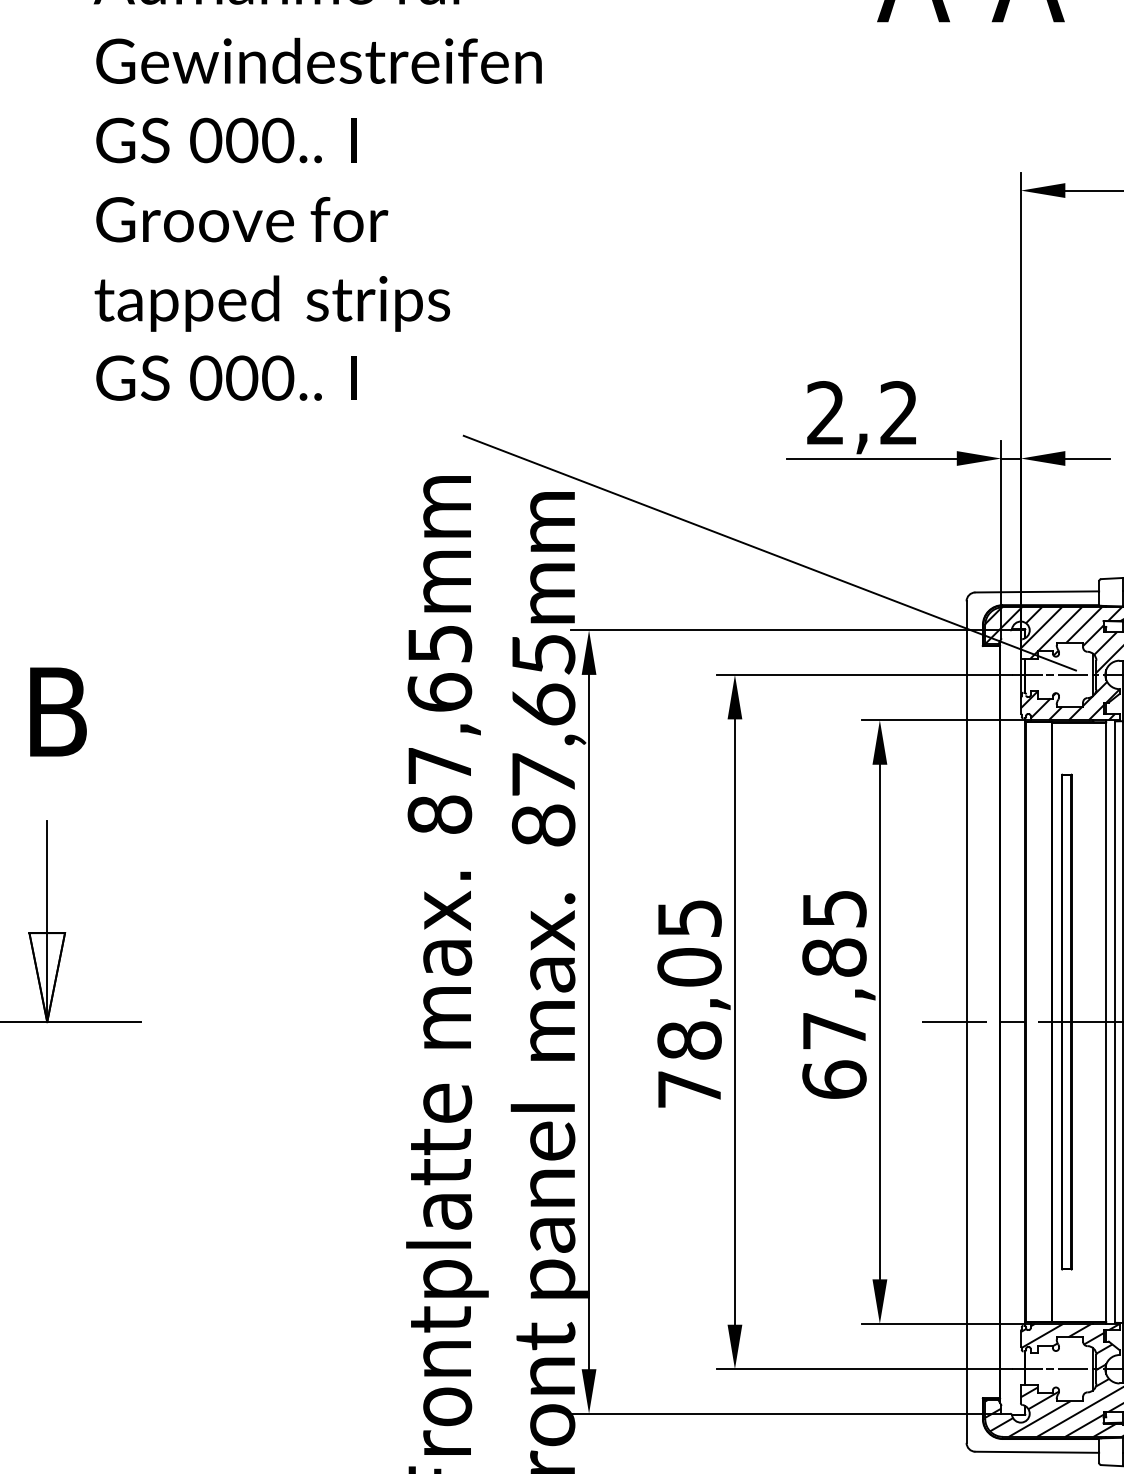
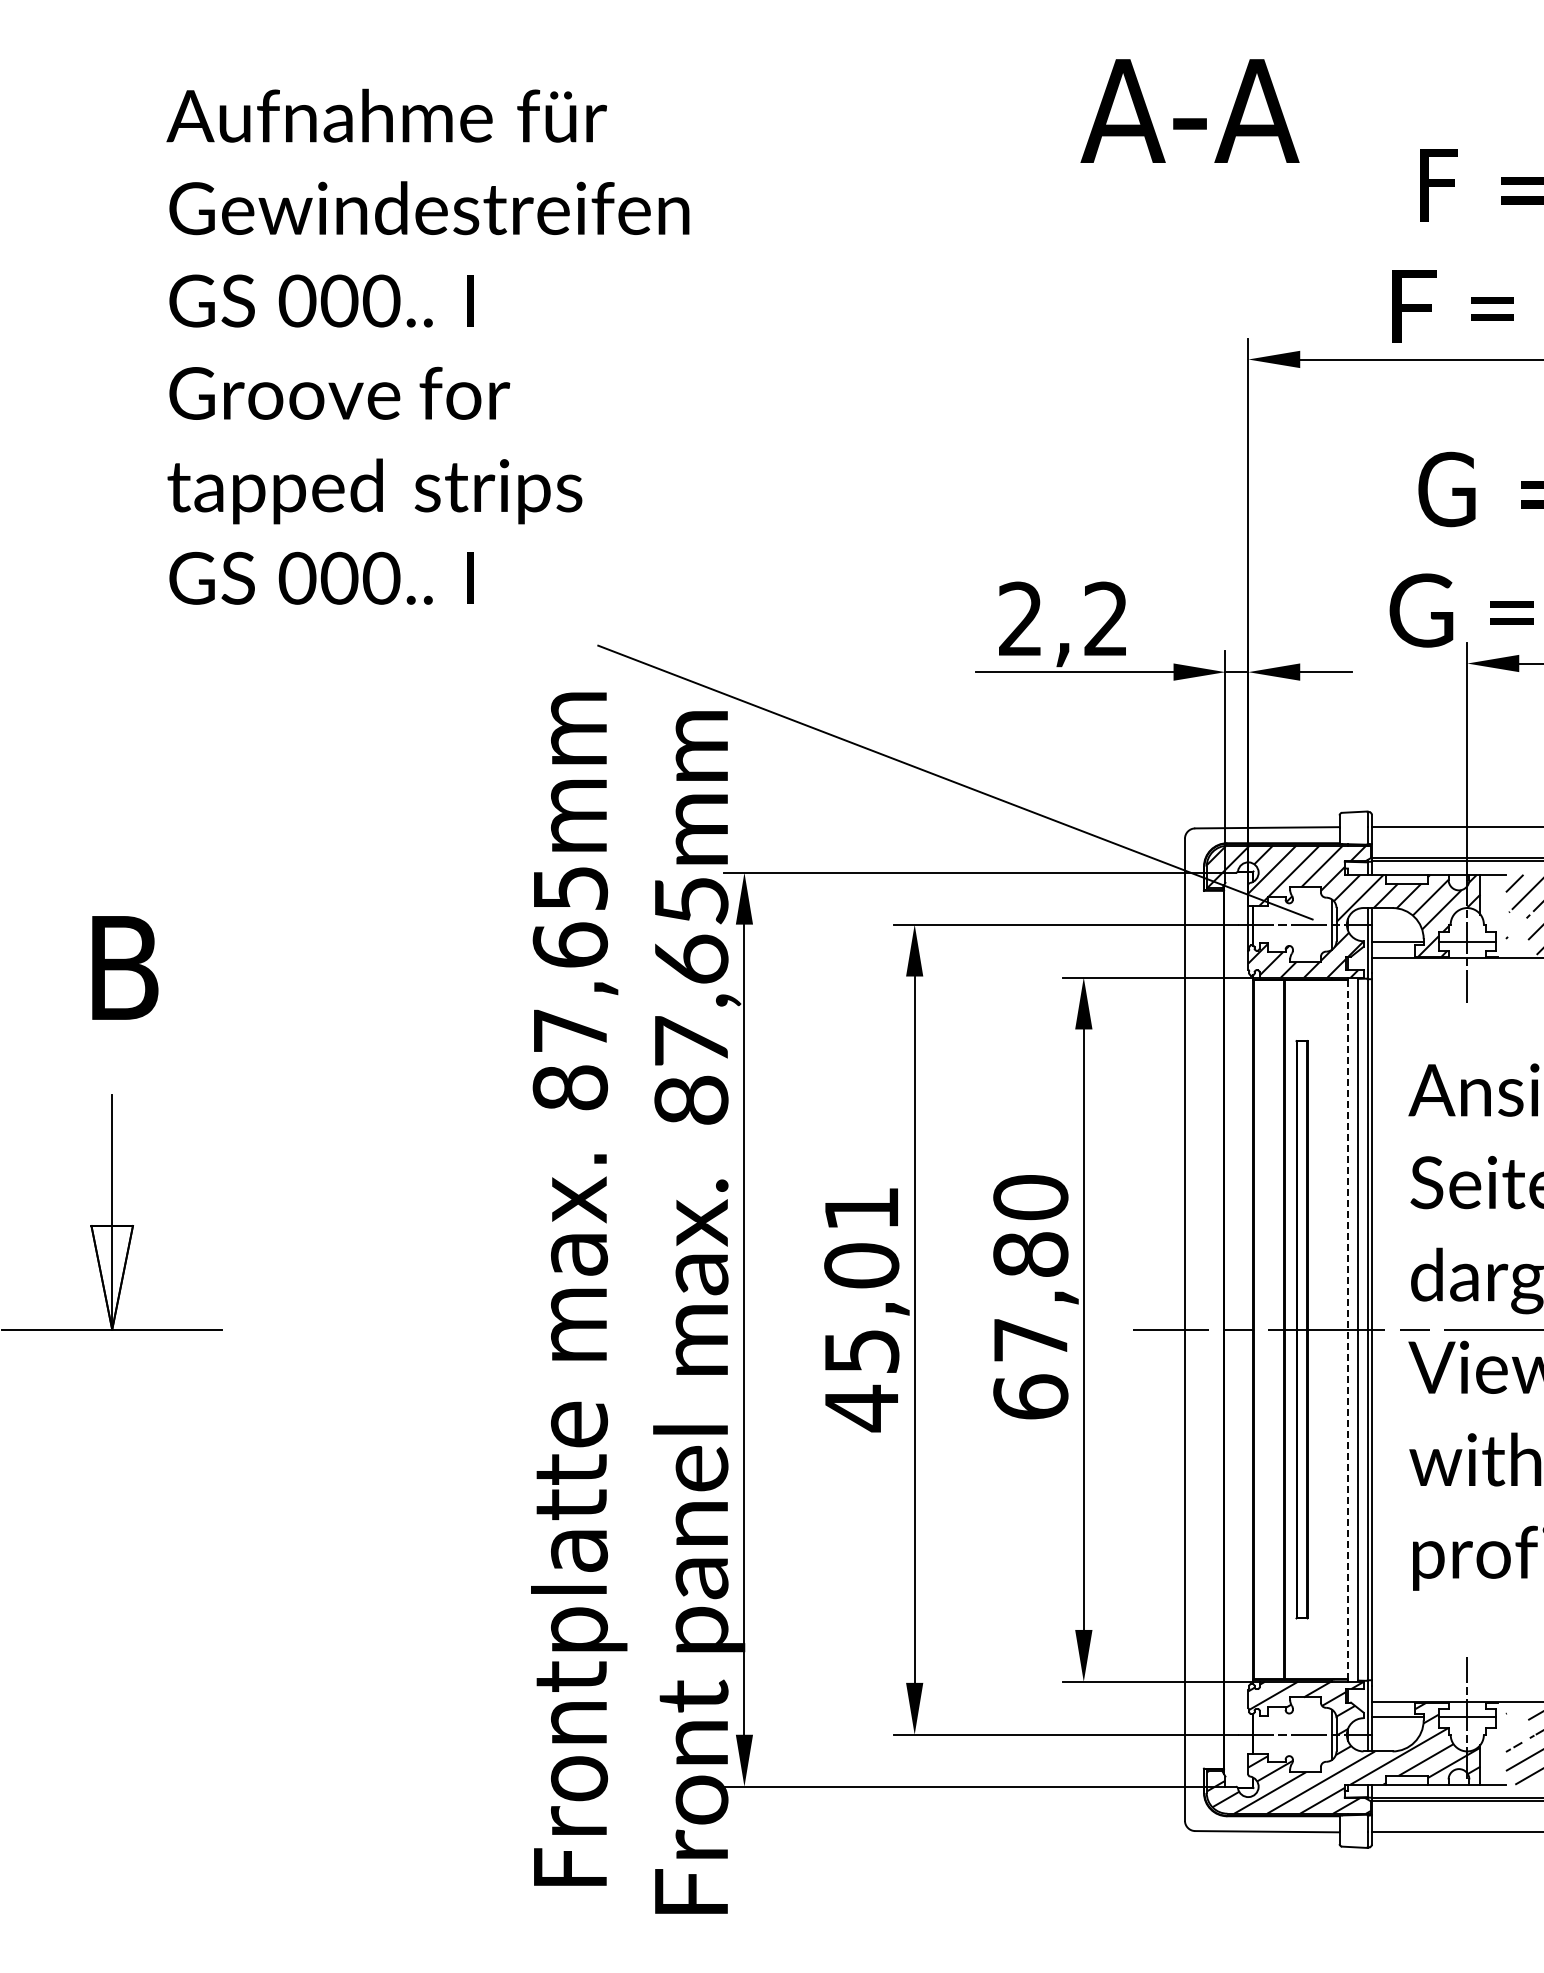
text: (834, 908) -> (1030, 1197), 67,85 -> 67,80
text: (689, 1005) -> (861, 1310), 78,05 -> 45,01
line: (1105, 1021) -> (1347, 1329), solid -> dashed

